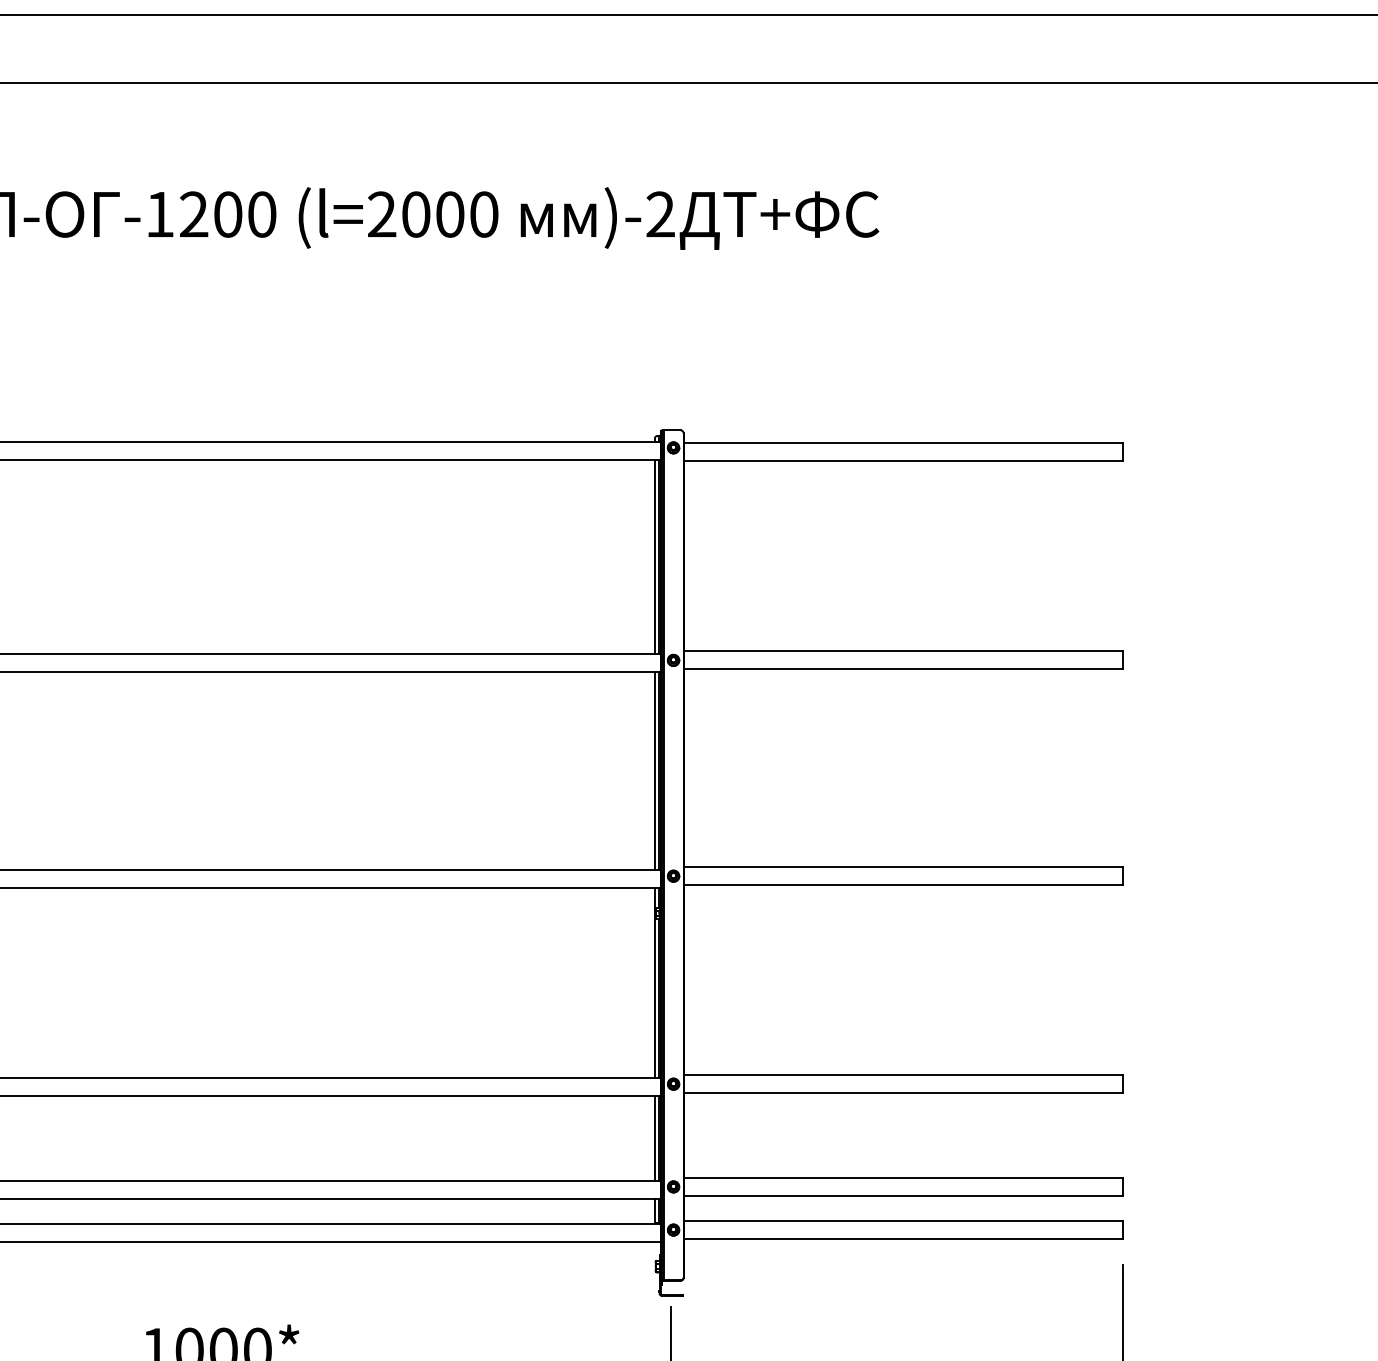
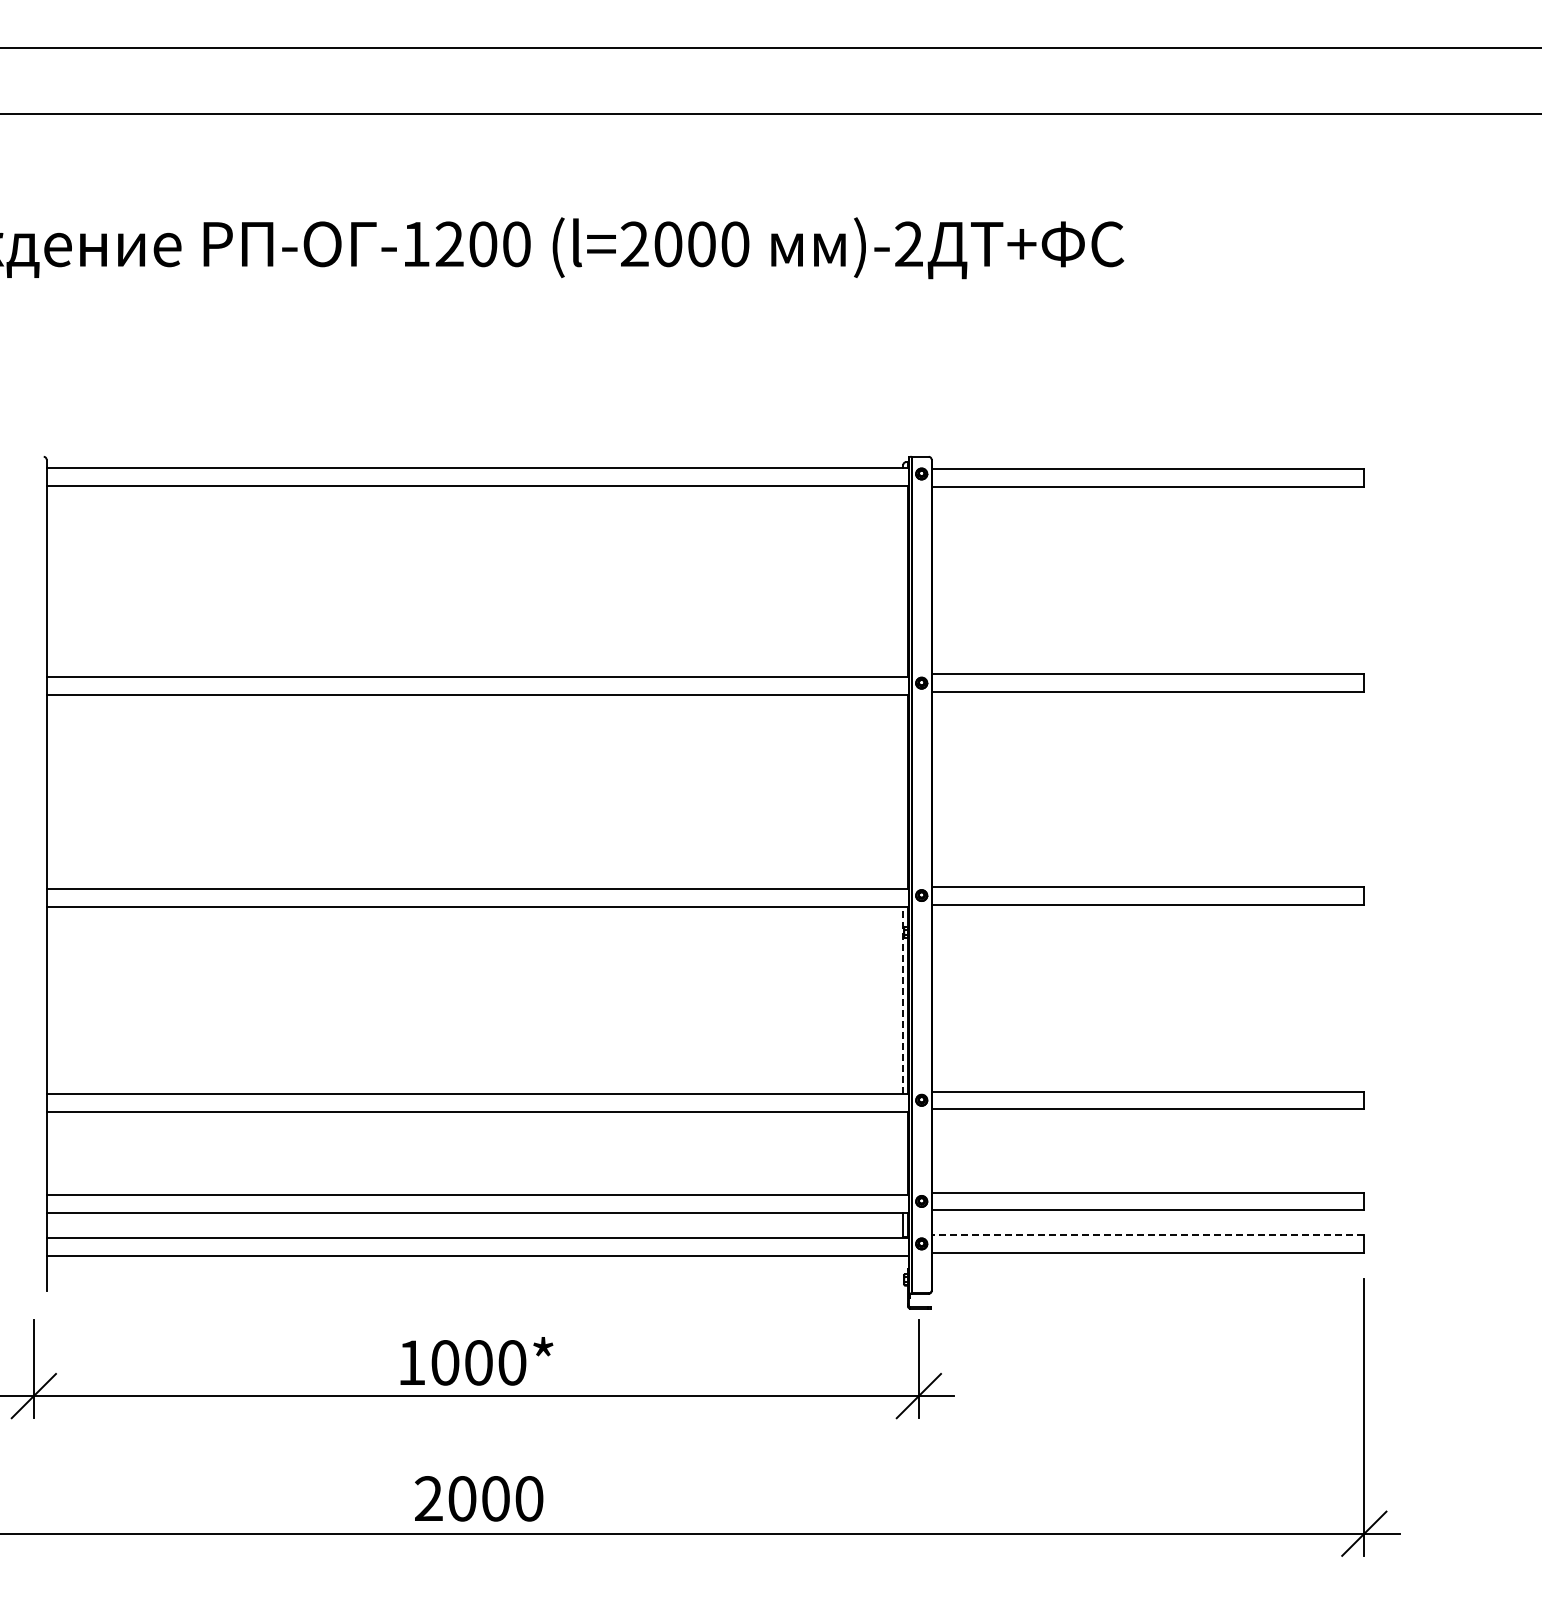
line: (655, 557) -> (903, 581), removed
line: (655, 770) -> (903, 791), removed
line: (655, 982) -> (903, 1000), solid -> dashed
line: (655, 1138) -> (903, 1153), removed
line: (902, 1221) -> (1147, 1235), solid -> dashed

